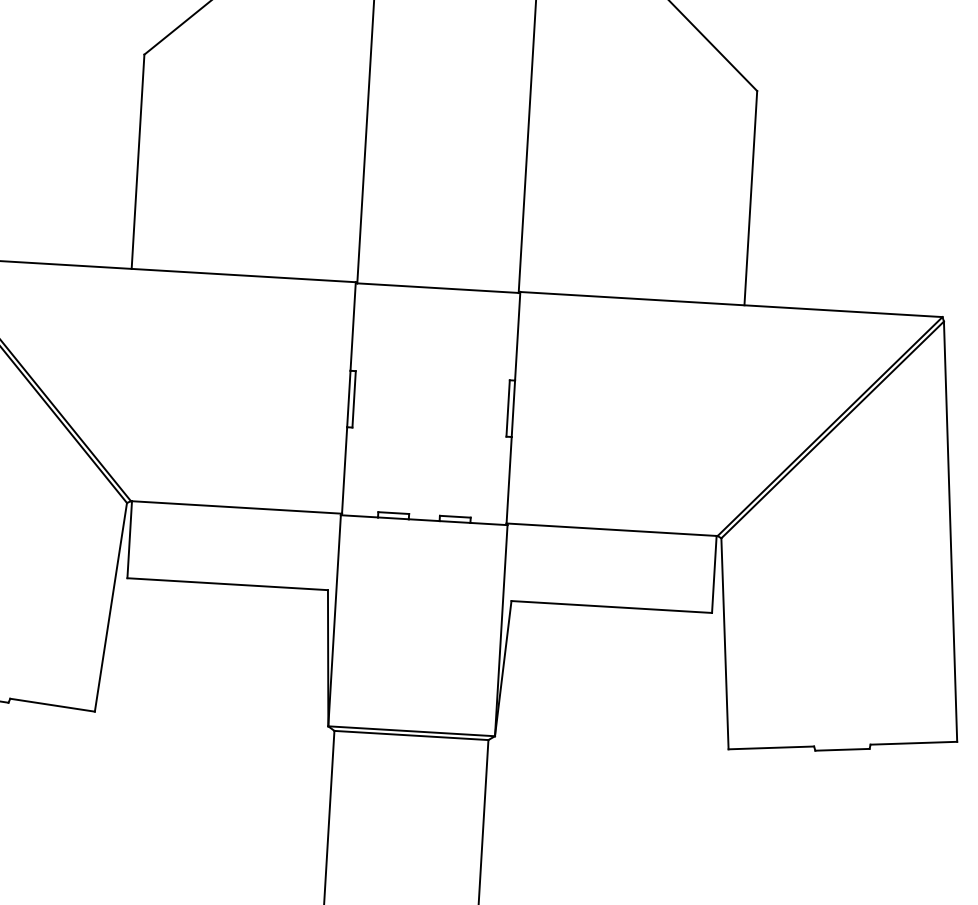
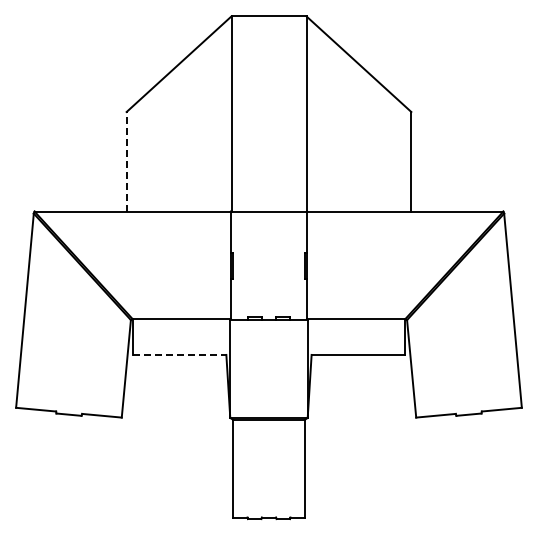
line: (137, 161) -> (126, 161), solid -> dashed
line: (227, 583) -> (179, 354), solid -> dashed

